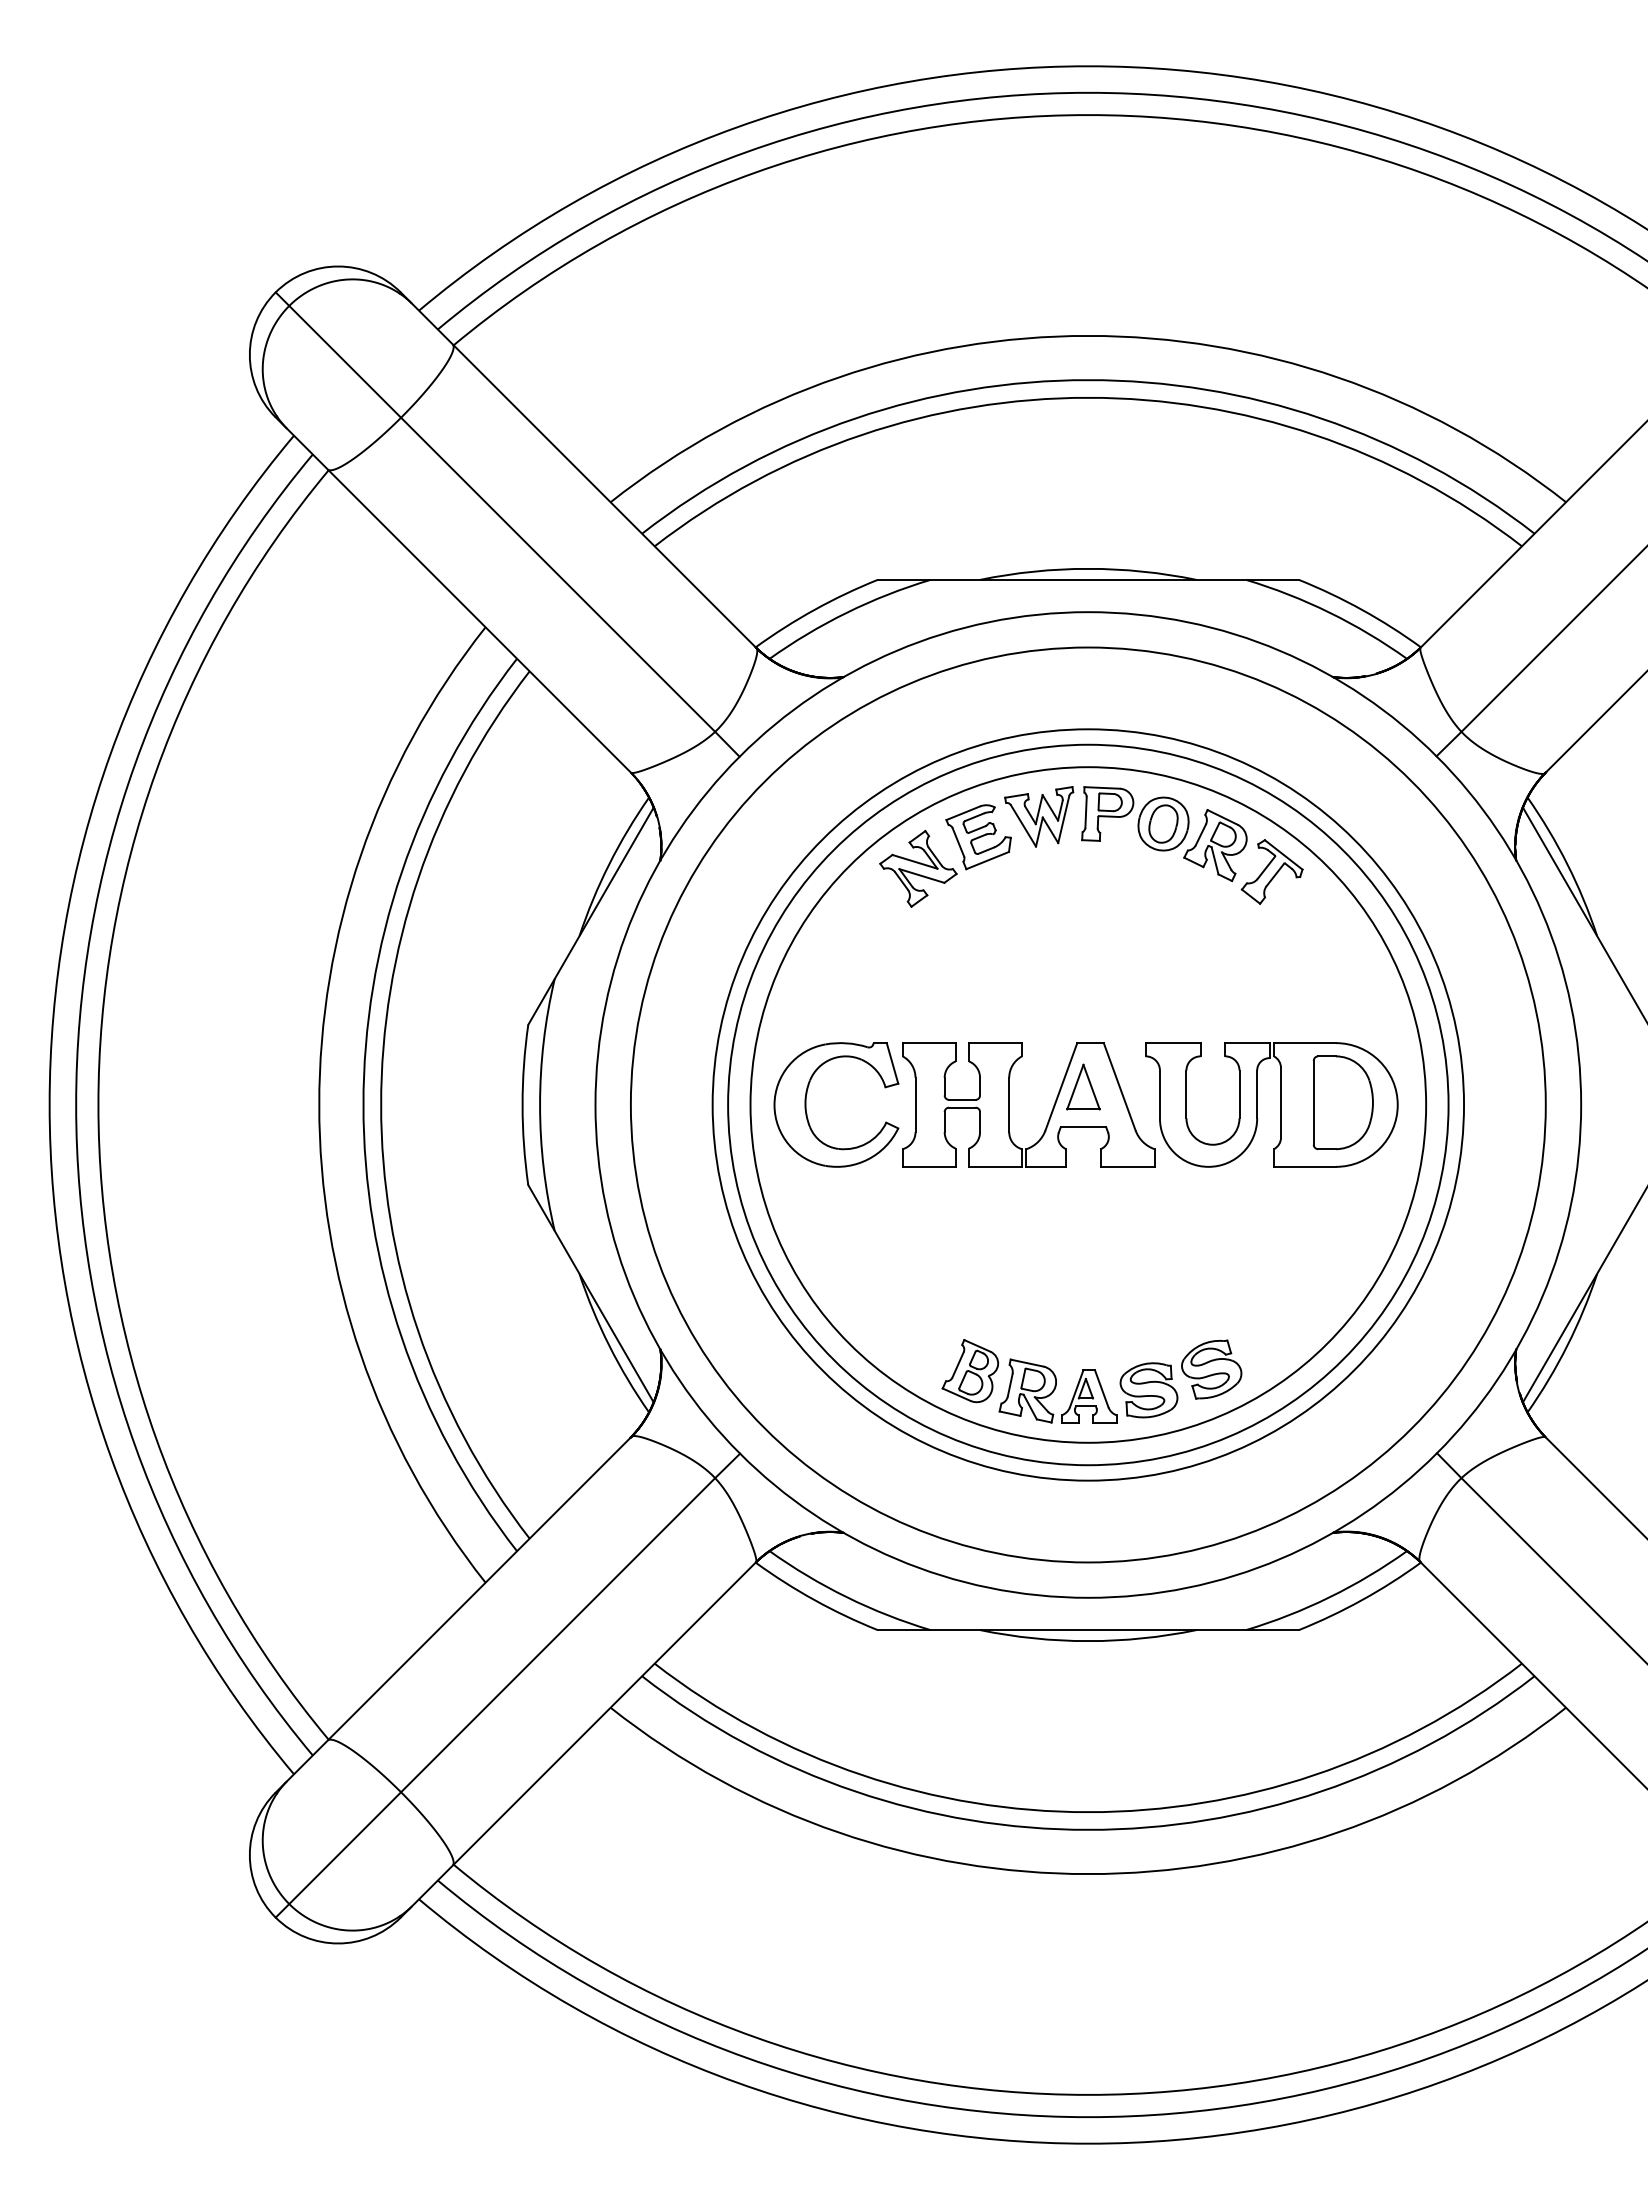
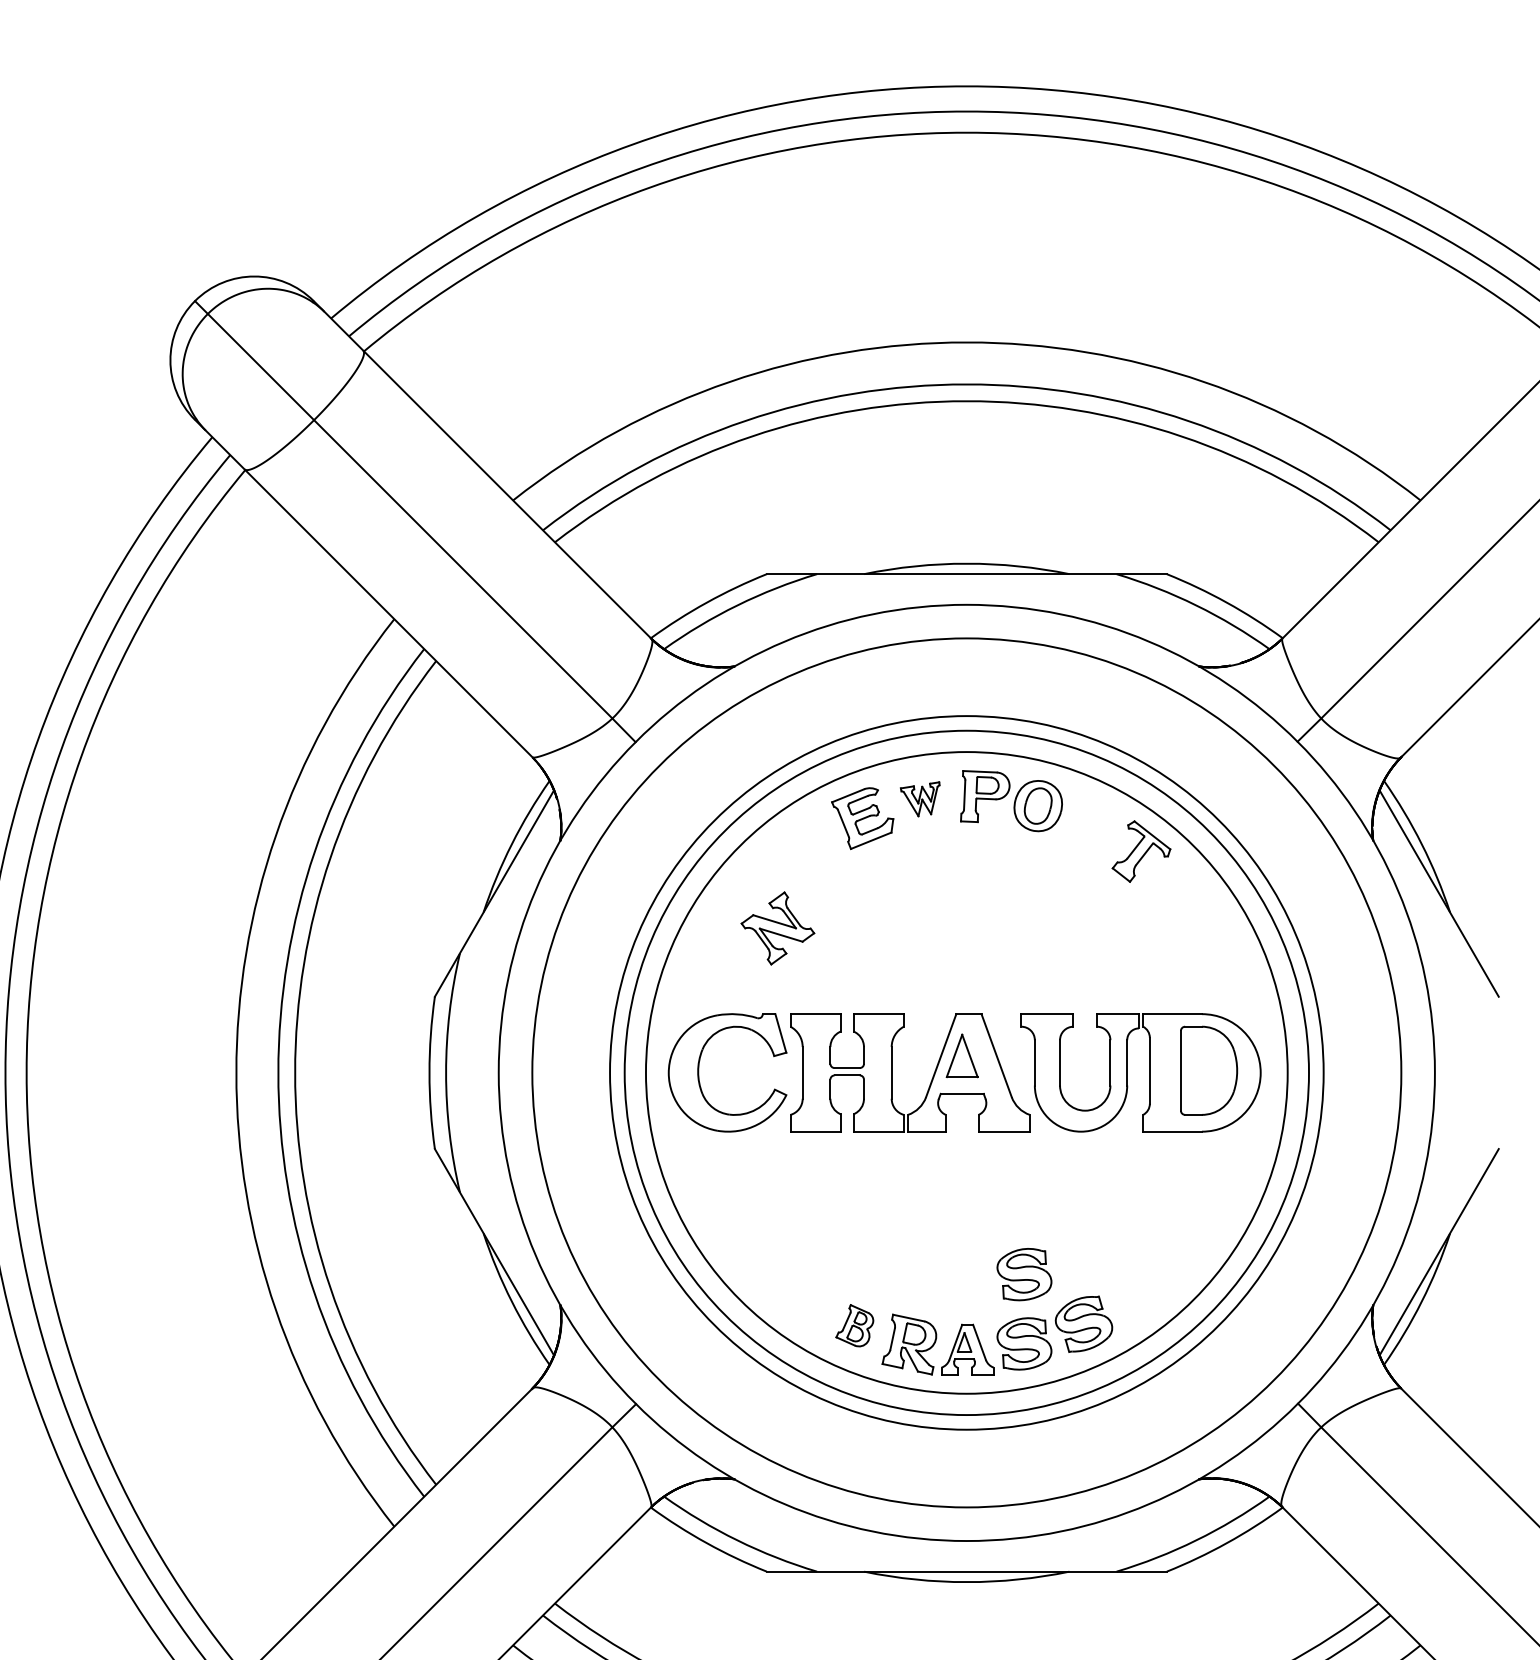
part: (1039, 816) -> (920, 798), size x0.6
part: (1215, 845) -> (1087, 826), removed
part: (918, 868) -> (777, 928), moved
part: (1148, 1317) -> (1023, 1274), added
part: (970, 1371) -> (854, 1326), size x0.7

